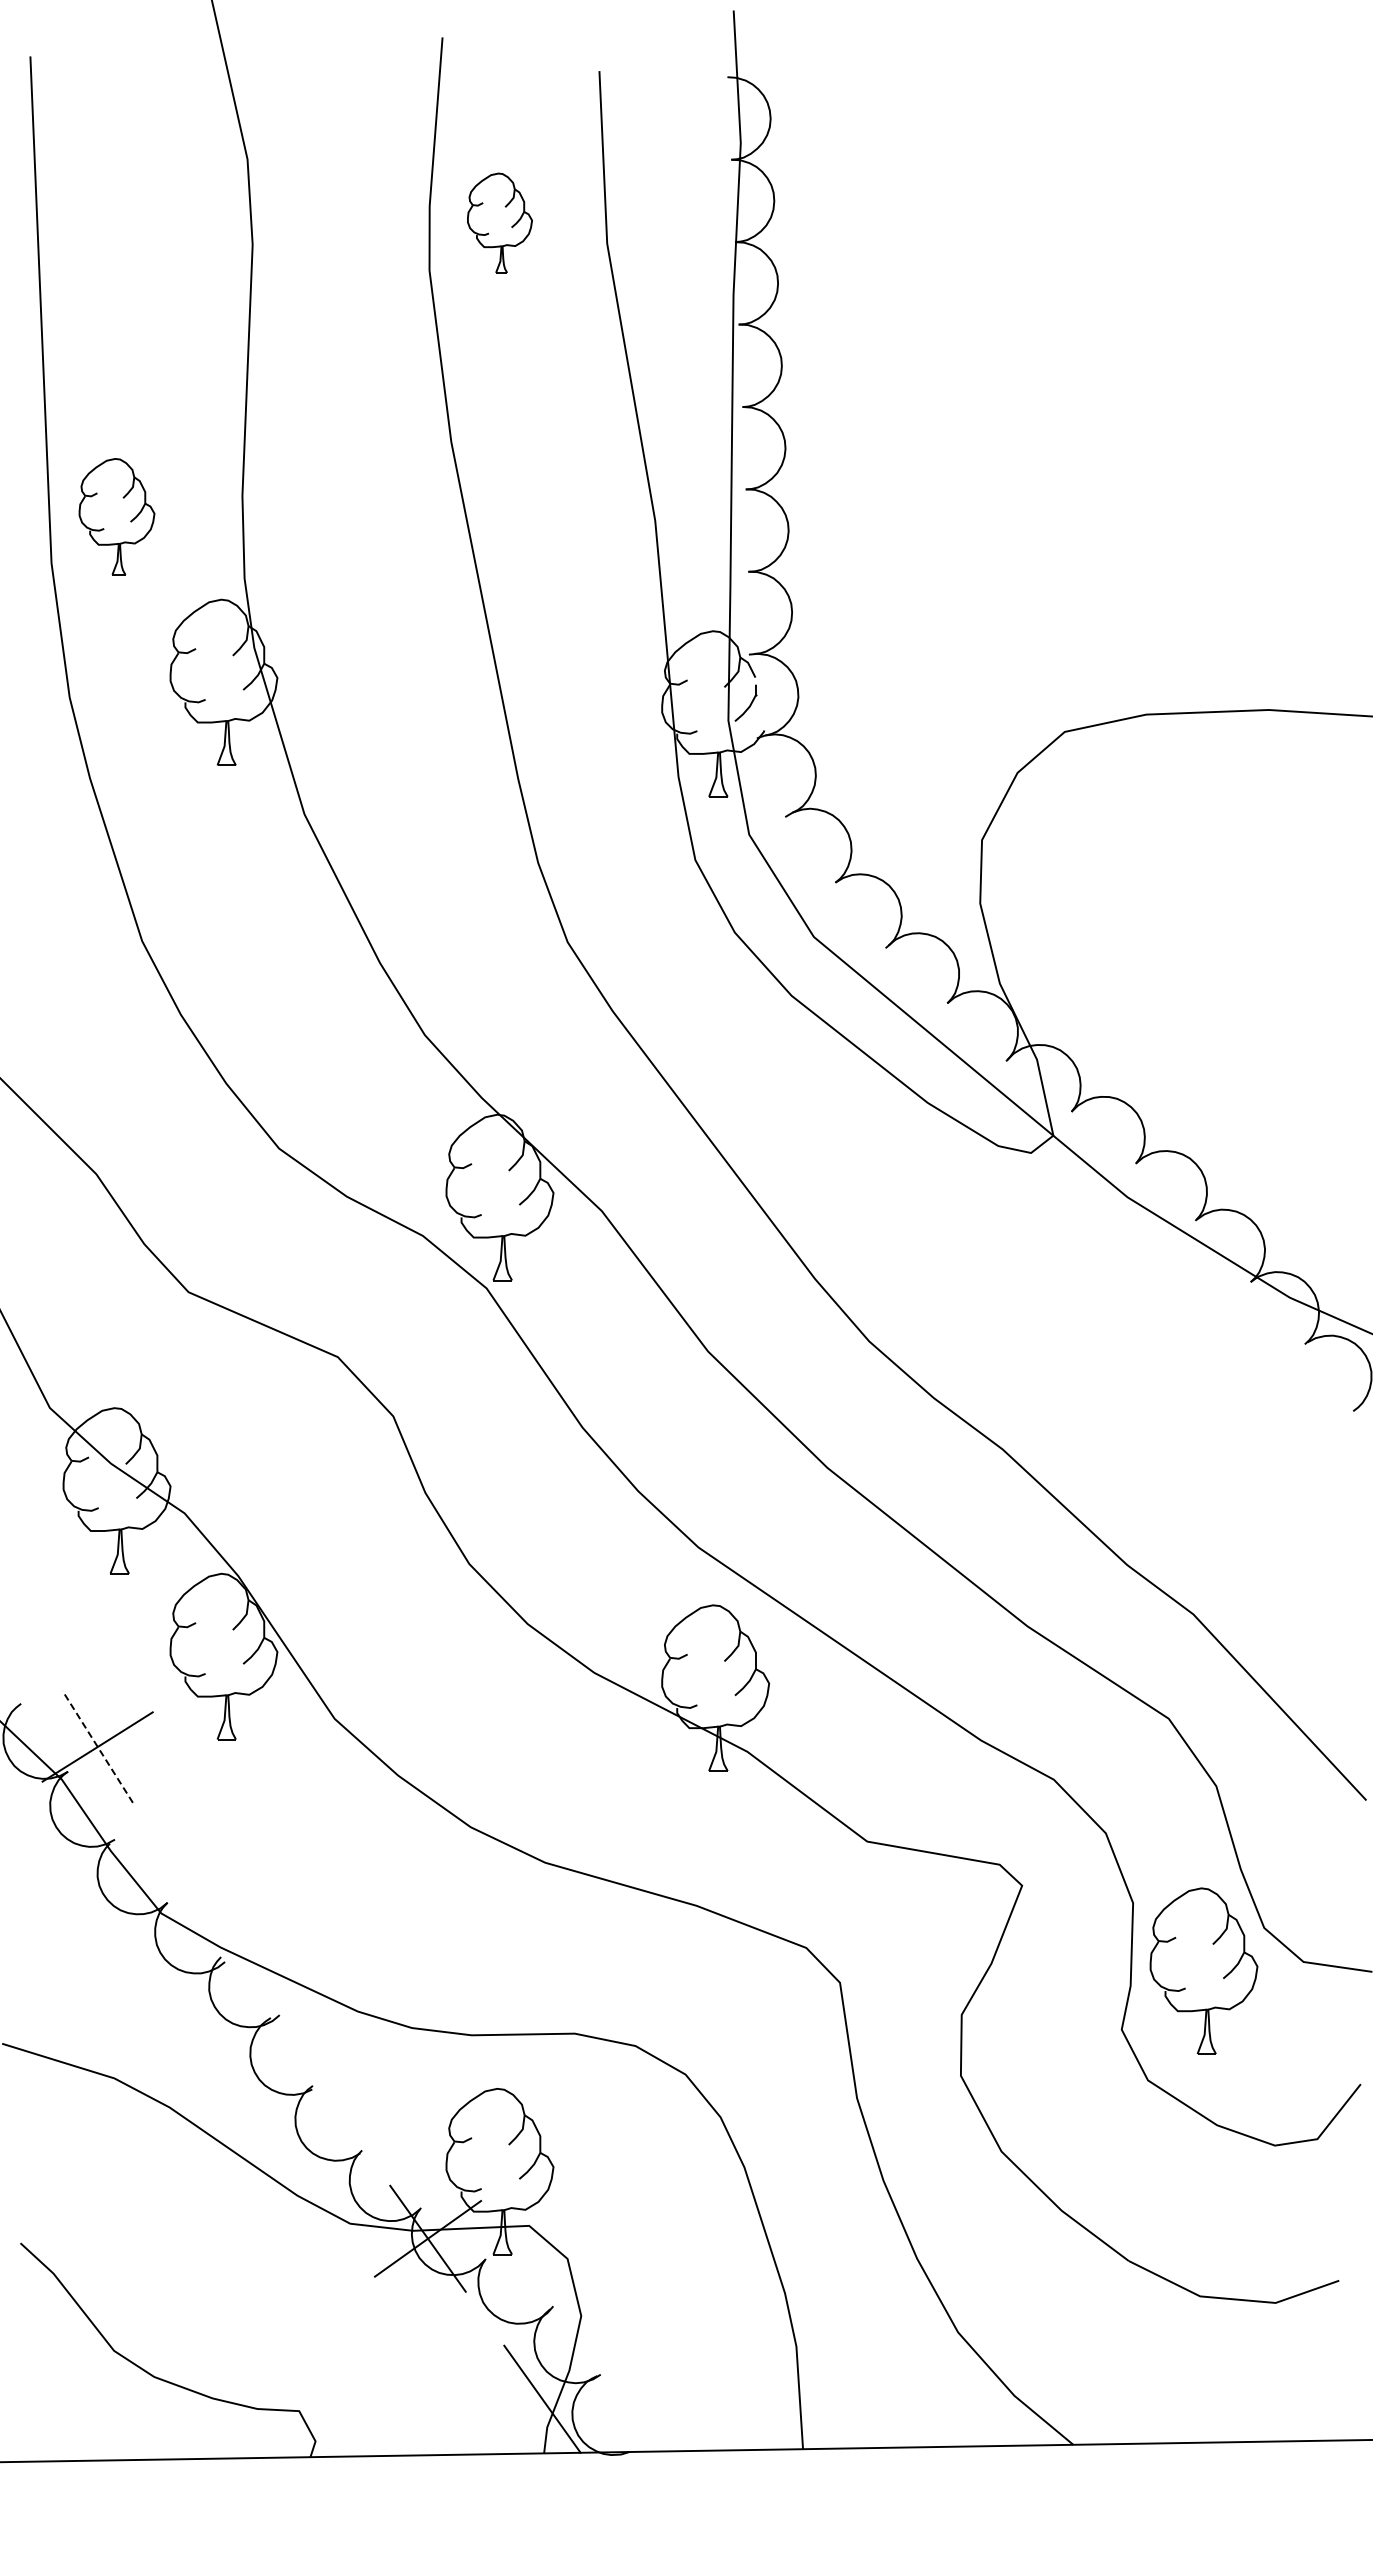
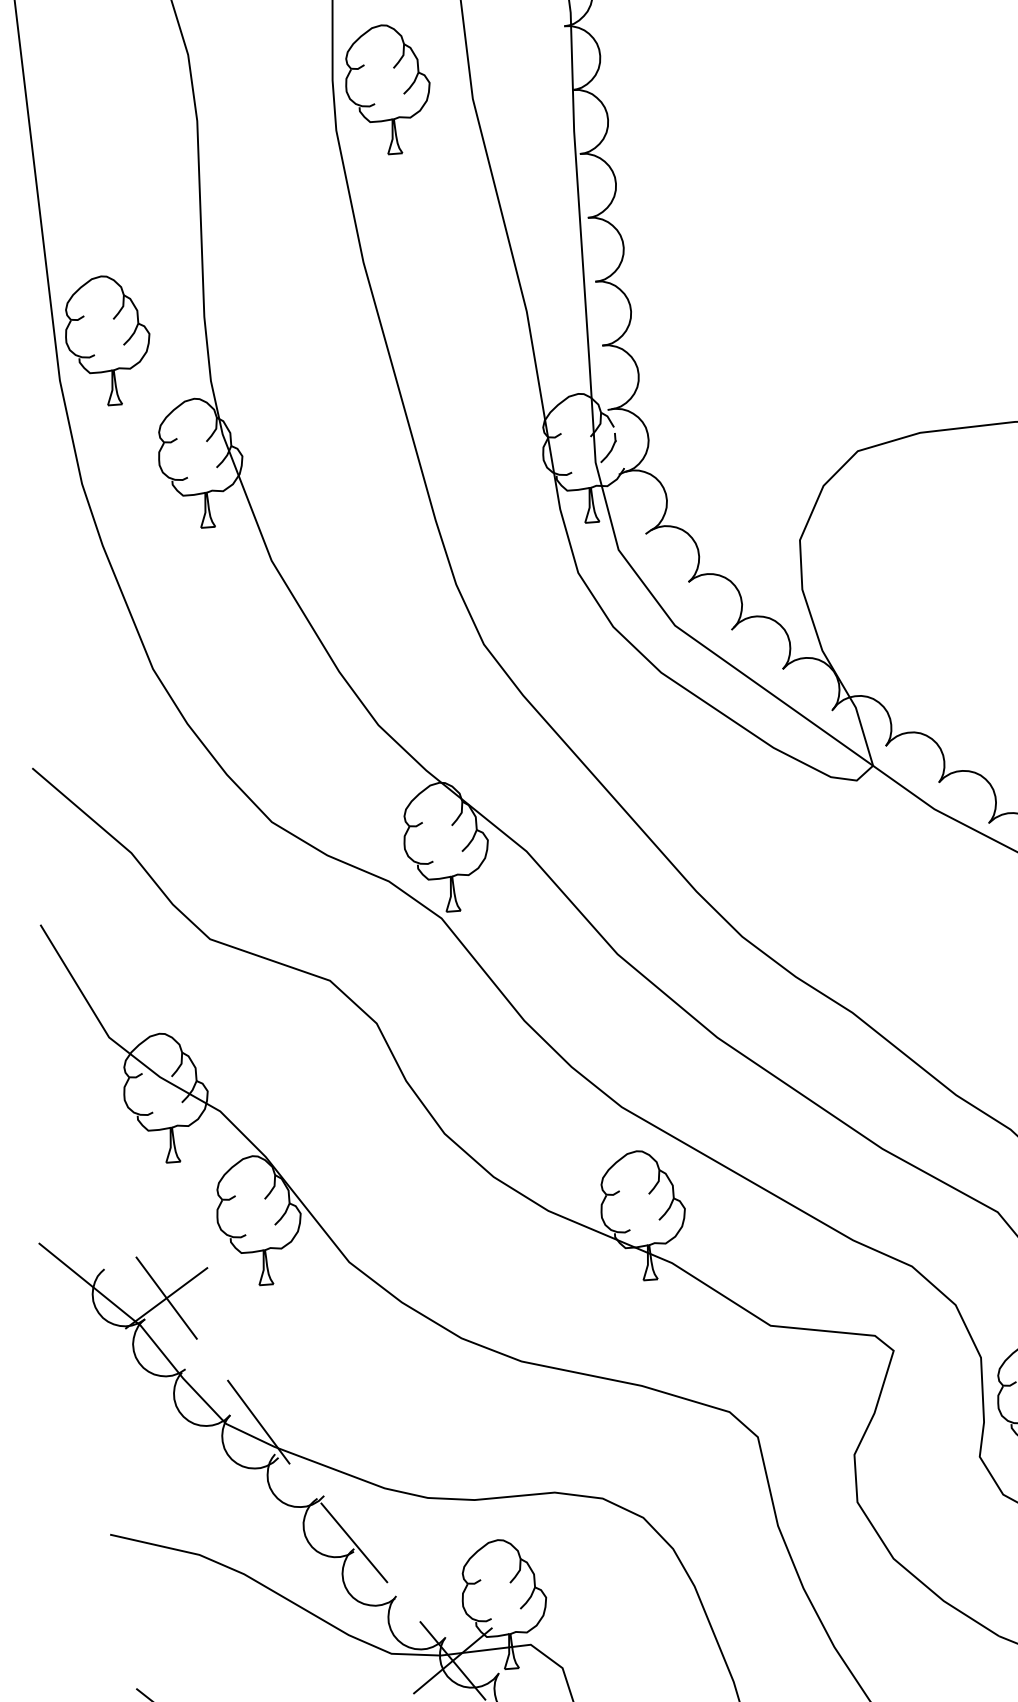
part: (499, 222) -> (387, 88), size x1.67
part: (116, 516) -> (107, 340), size x1.43
line: (97, 1746) -> (166, 1297), dashed -> solid
line: (203, 1914) -> (258, 1422), added
line: (313, 2077) -> (354, 1542), added

